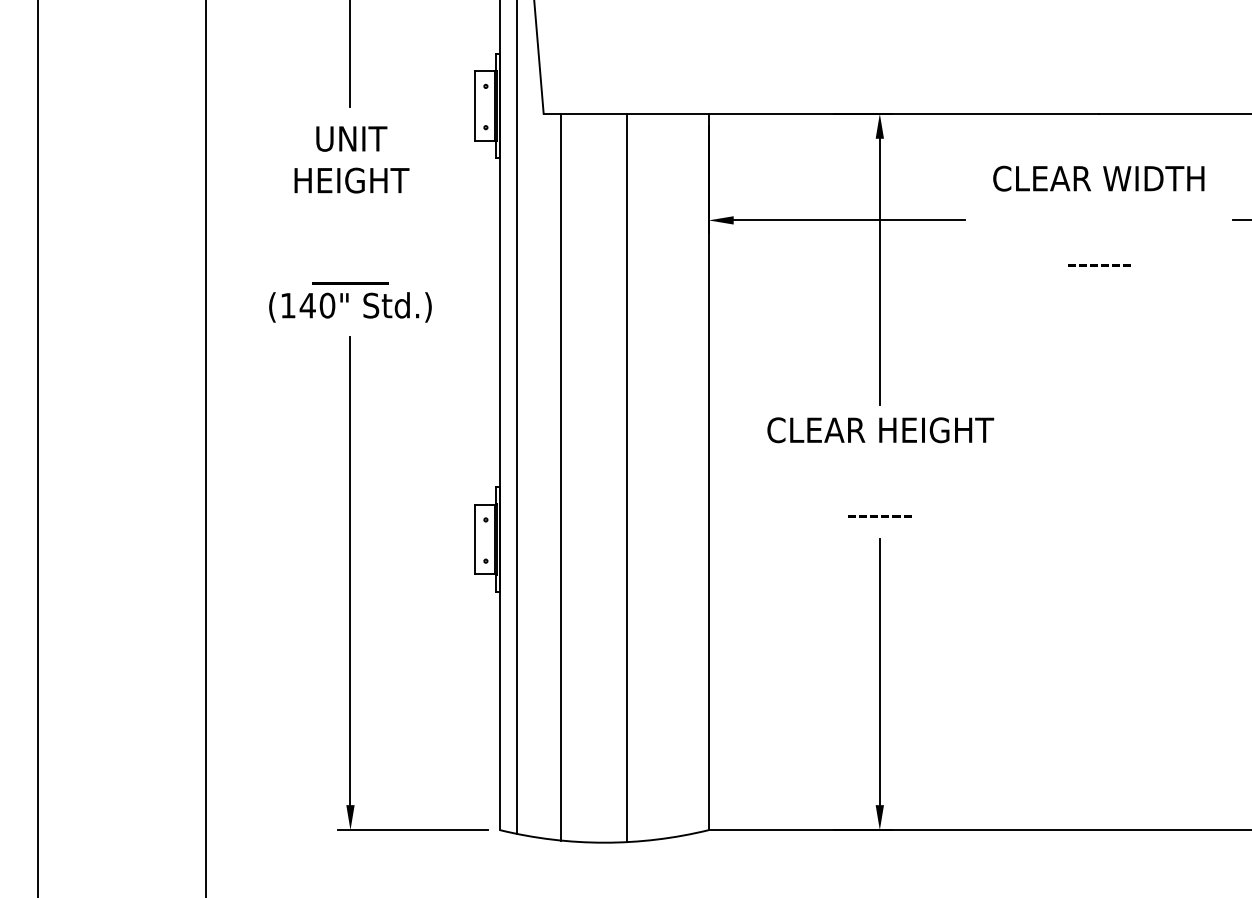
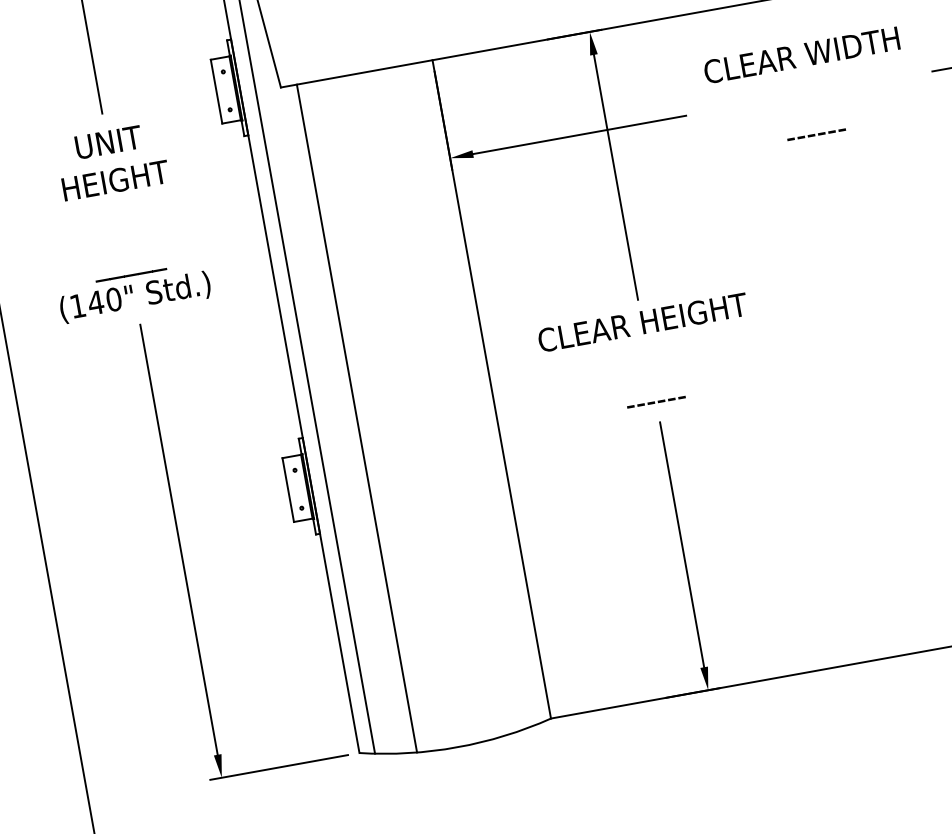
line: (627, 477) -> (418, 407), removed

